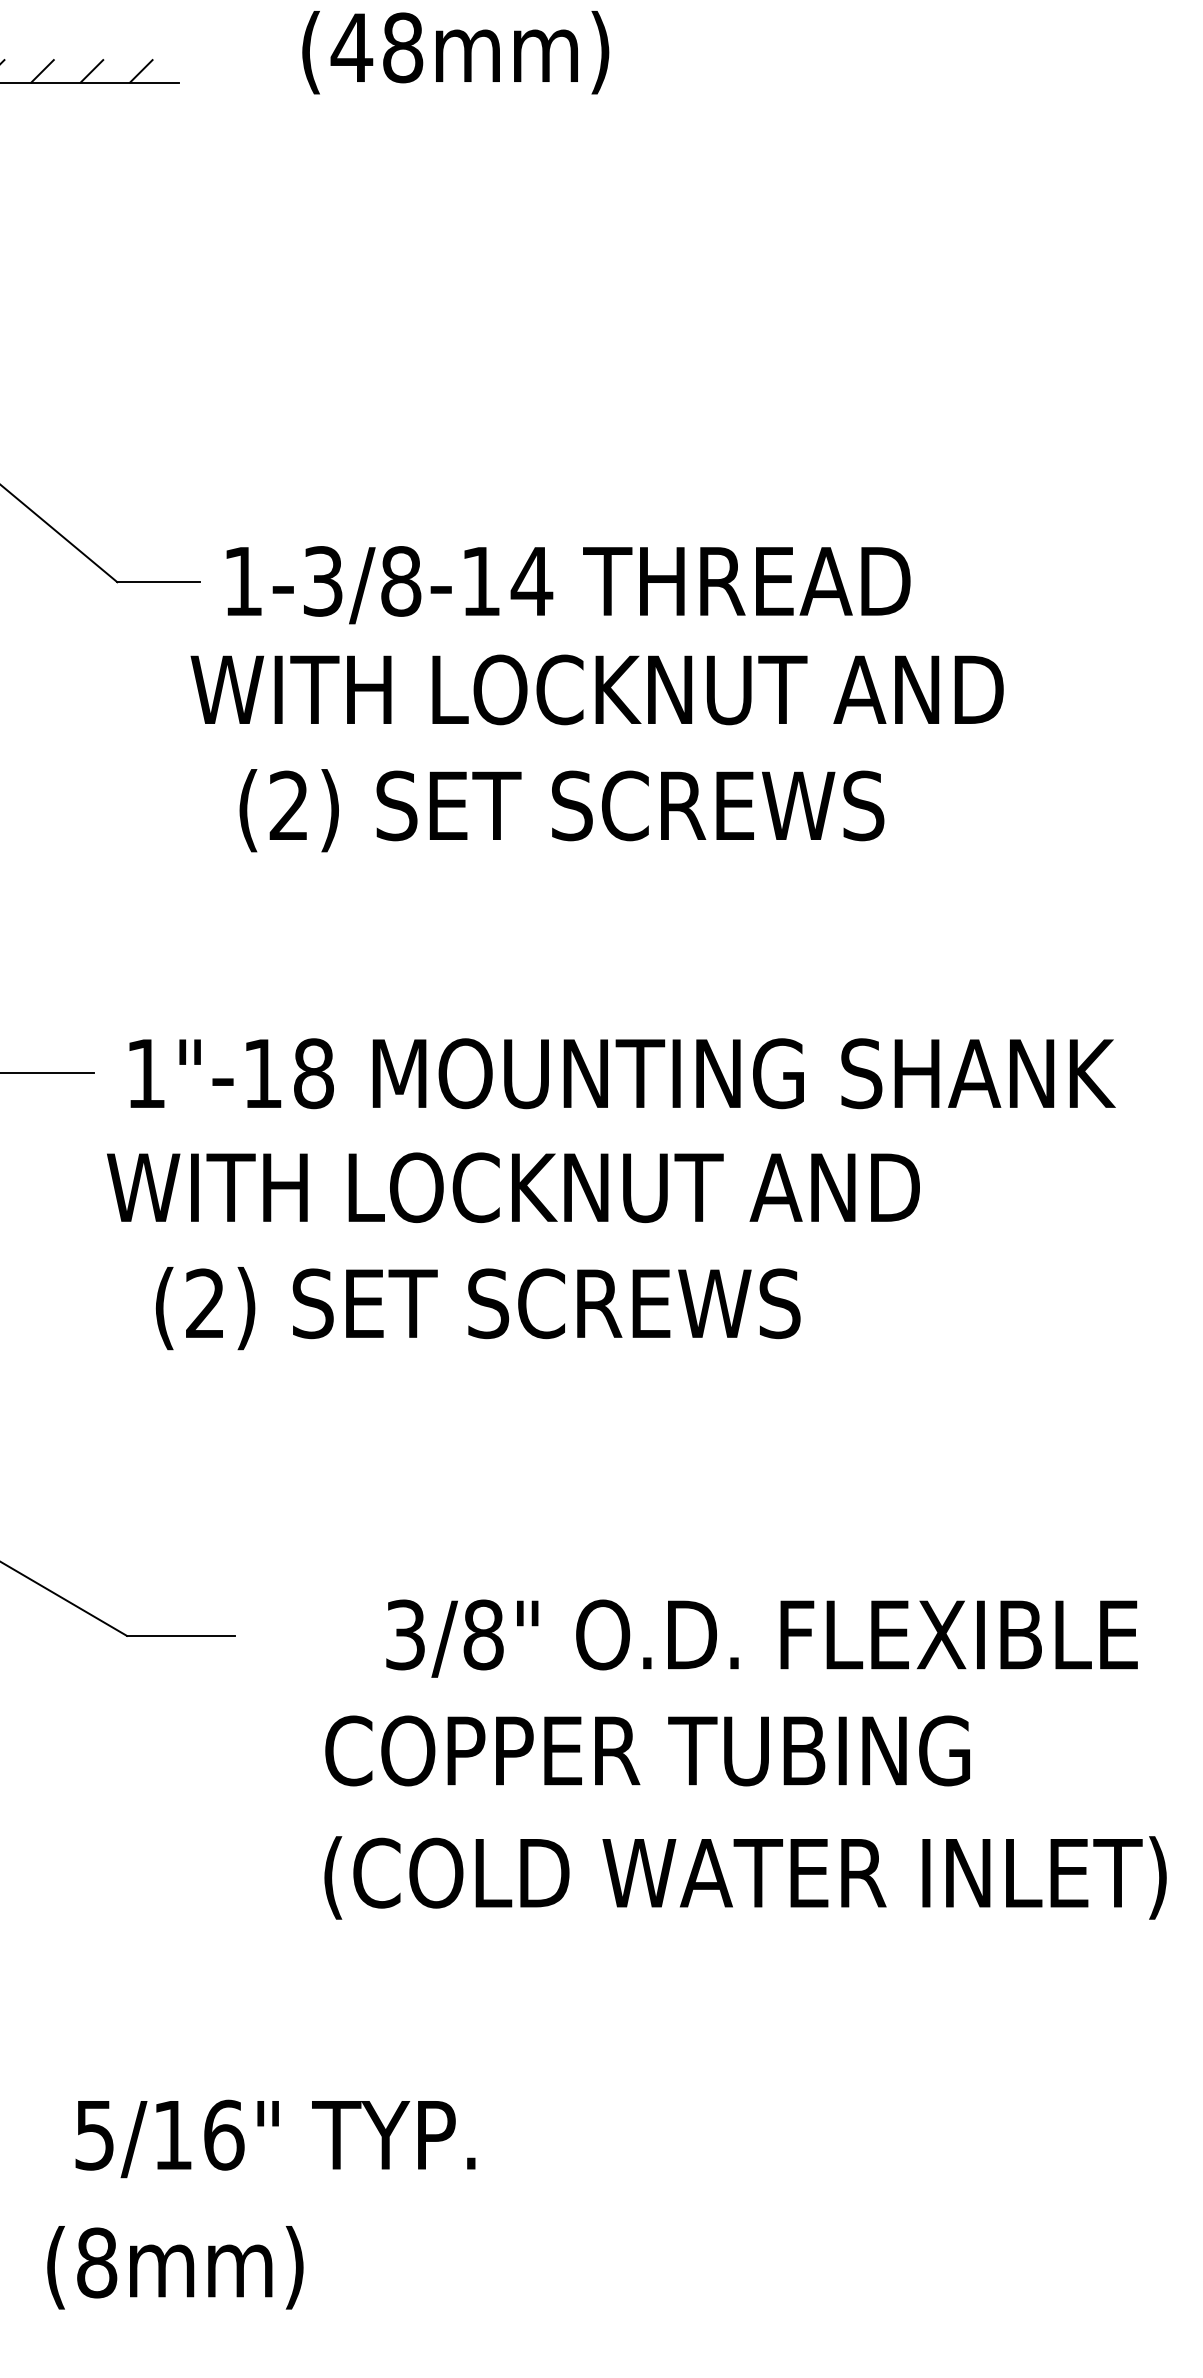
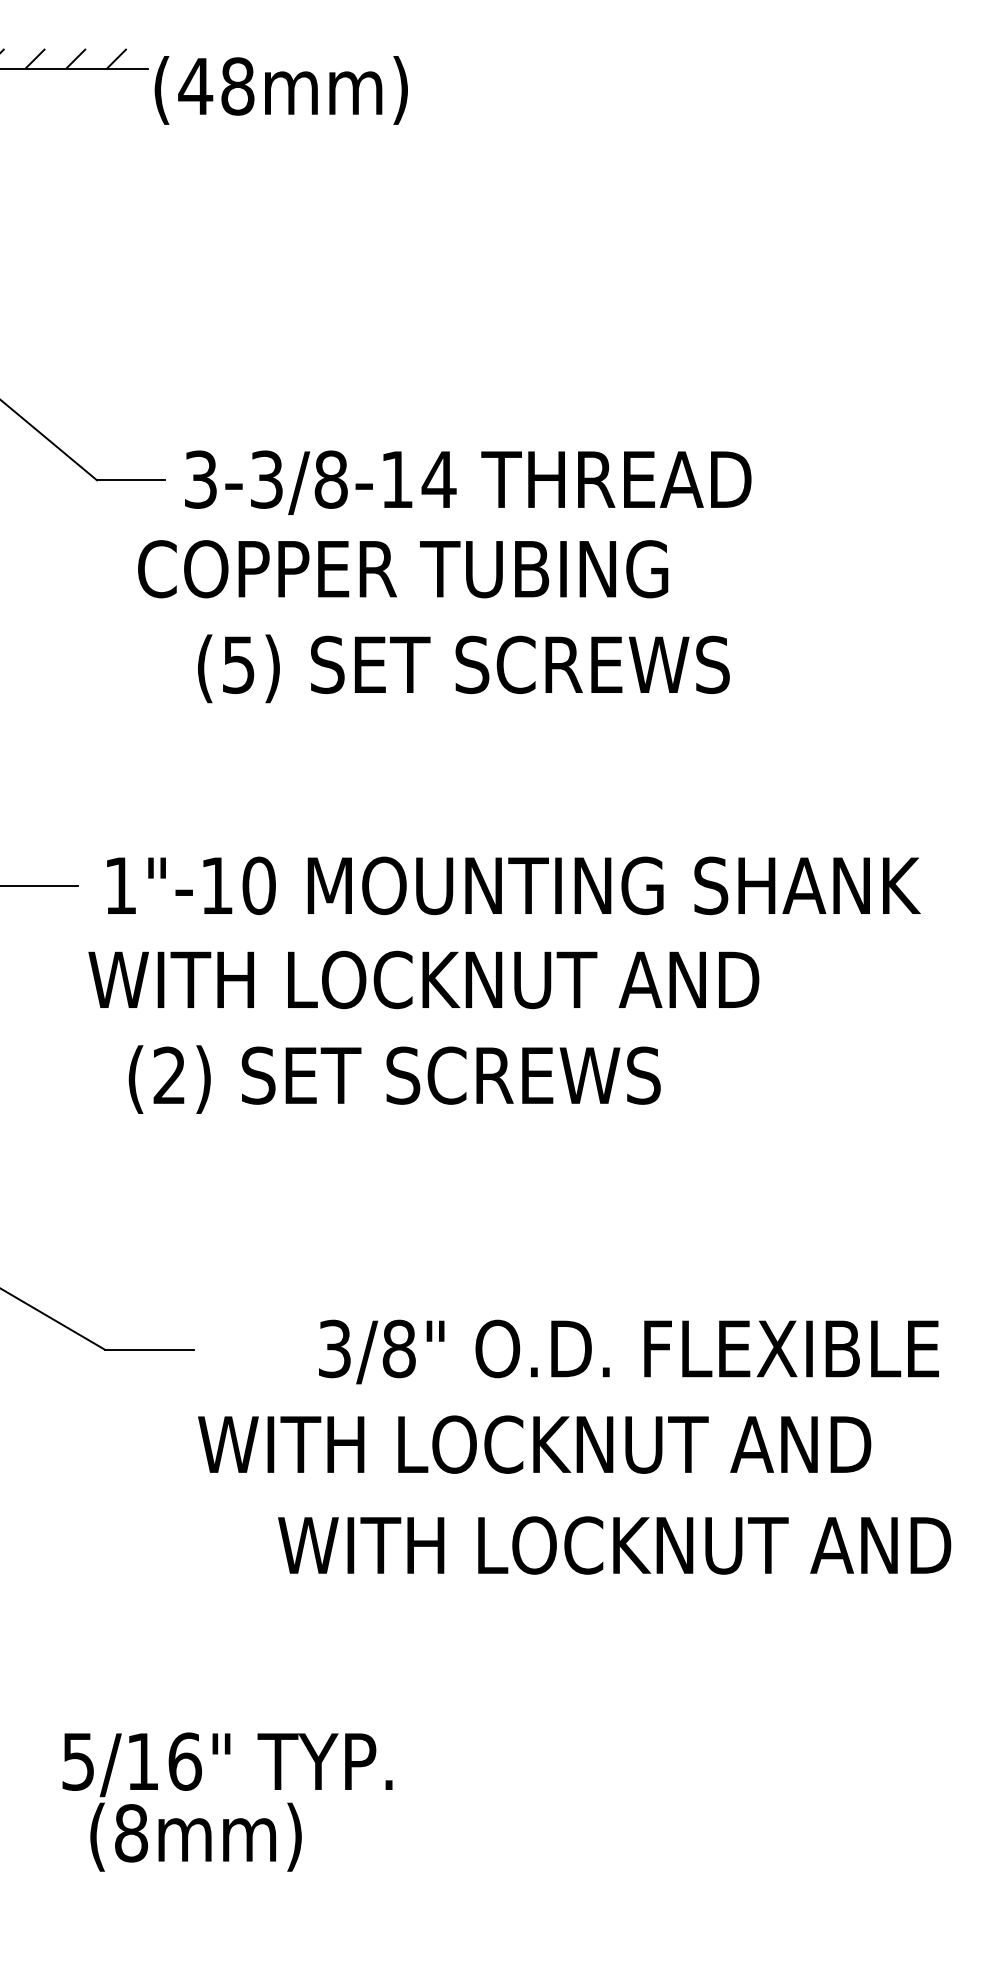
text: (455, 52) -> (281, 90), moved
text: (243, 581) -> (201, 479), 1-3/8-14 -> 3-3/8-14
text: (585, 689) -> (483, 568), WITH LOCKNUT AND -> COPPER TUBING
text: (288, 805) -> (238, 664), (2) -> (5)
text: (313, 1073) -> (258, 885), 1"-18 -> 1"-10
text: (647, 1750) -> (534, 1444), COPPER TUBING -> WITH LOCKNUT AND
text: (745, 1877) -> (615, 1549), (COLD WATER INLET) -> WITH LOCKNUT AND
text: (175, 2267) -> (196, 1837), moved

